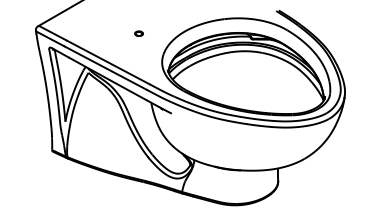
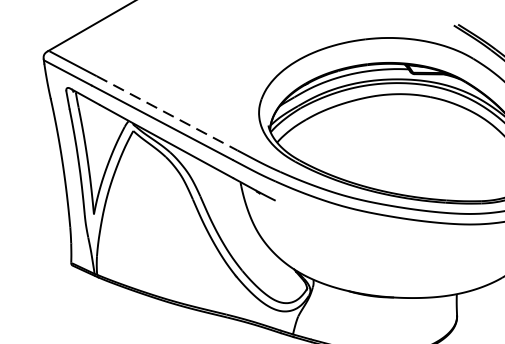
part: (138, 33) -> (218, 63), removed
line: (108, 62) -> (167, 113), solid -> dashed

